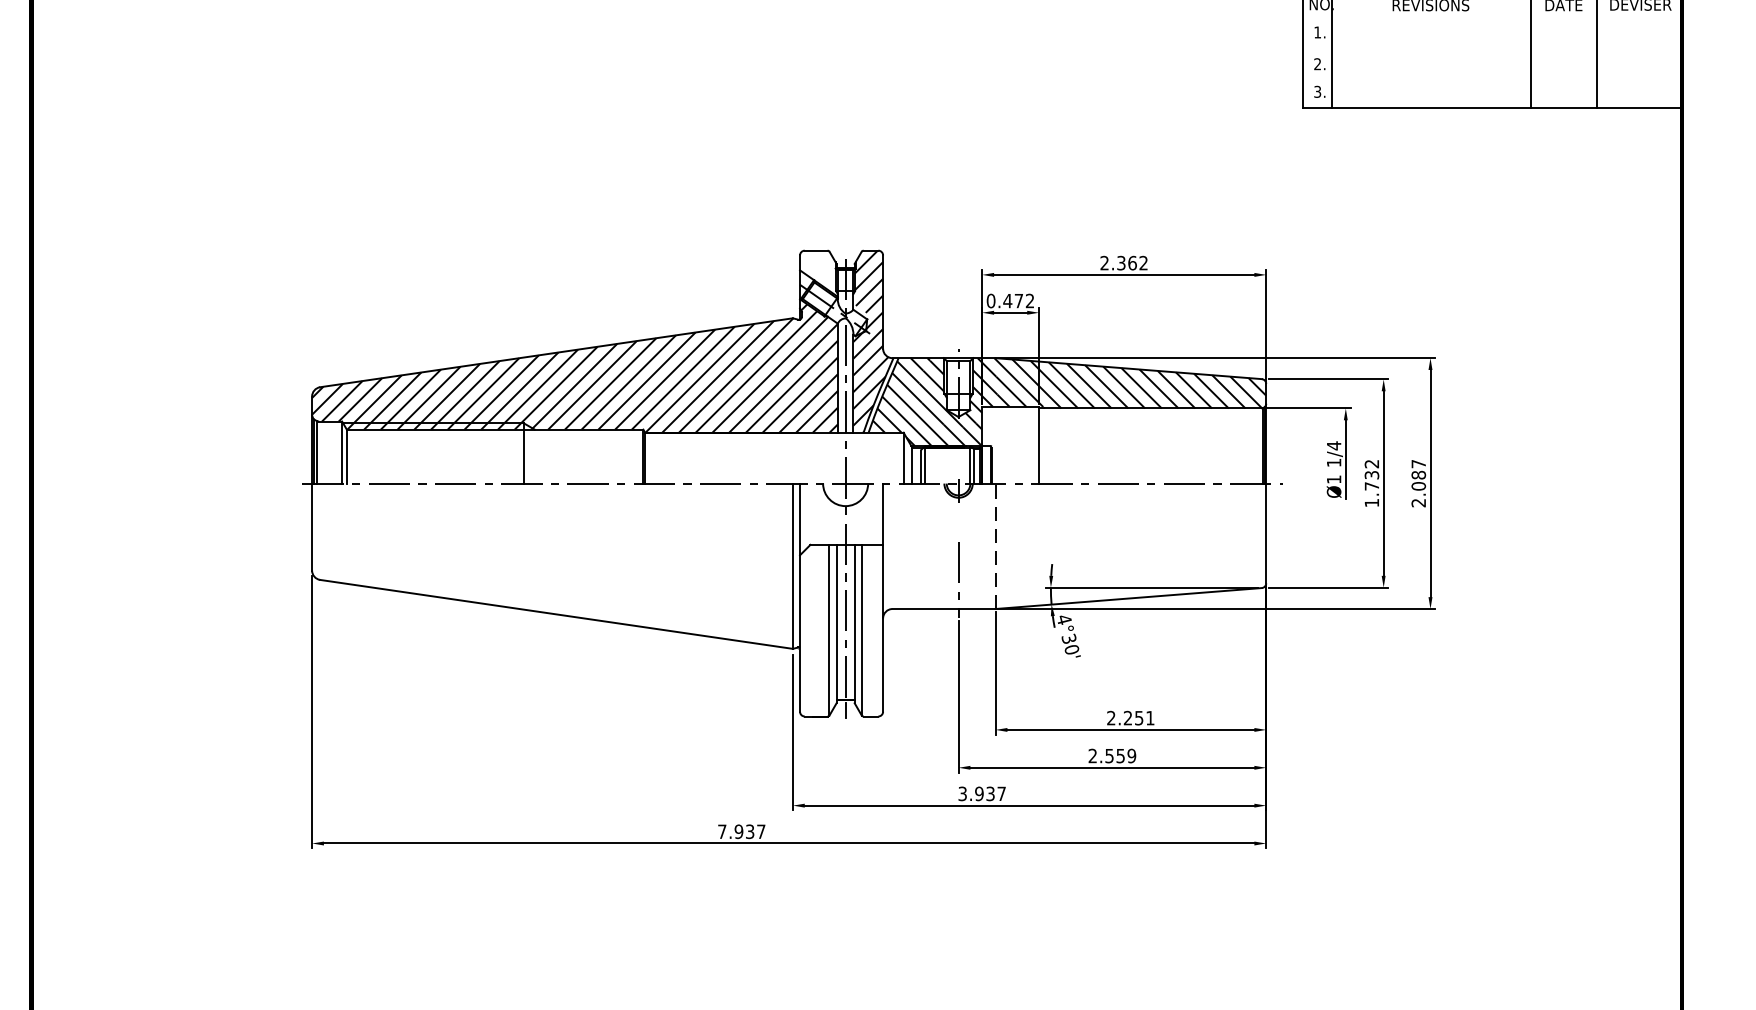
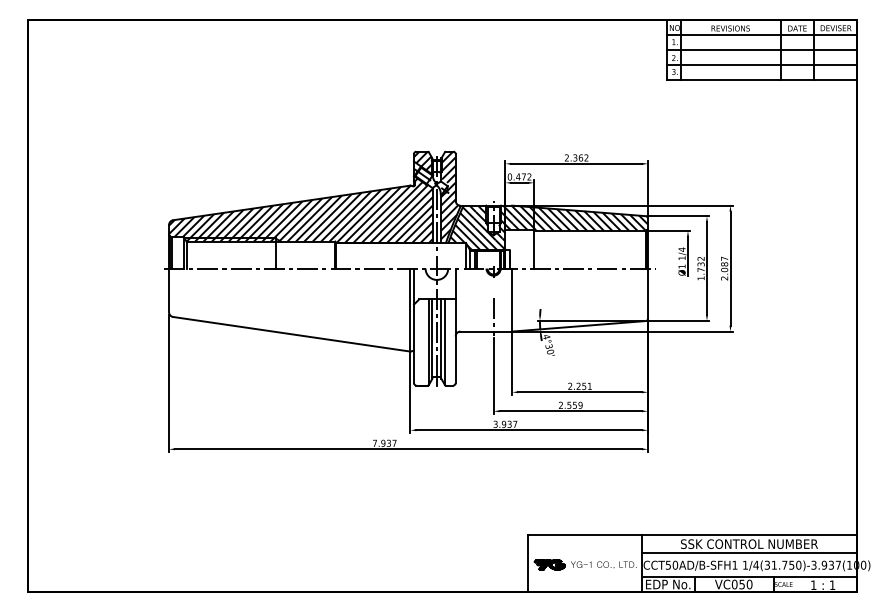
line: (1492, 17) -> (761, 34), added
line: (1492, 49) -> (761, 50), added
line: (1492, 78) -> (761, 65), added
hatch: (818, 272) -> (423, 162), added
line: (996, 545) -> (512, 299), dashed -> solid

